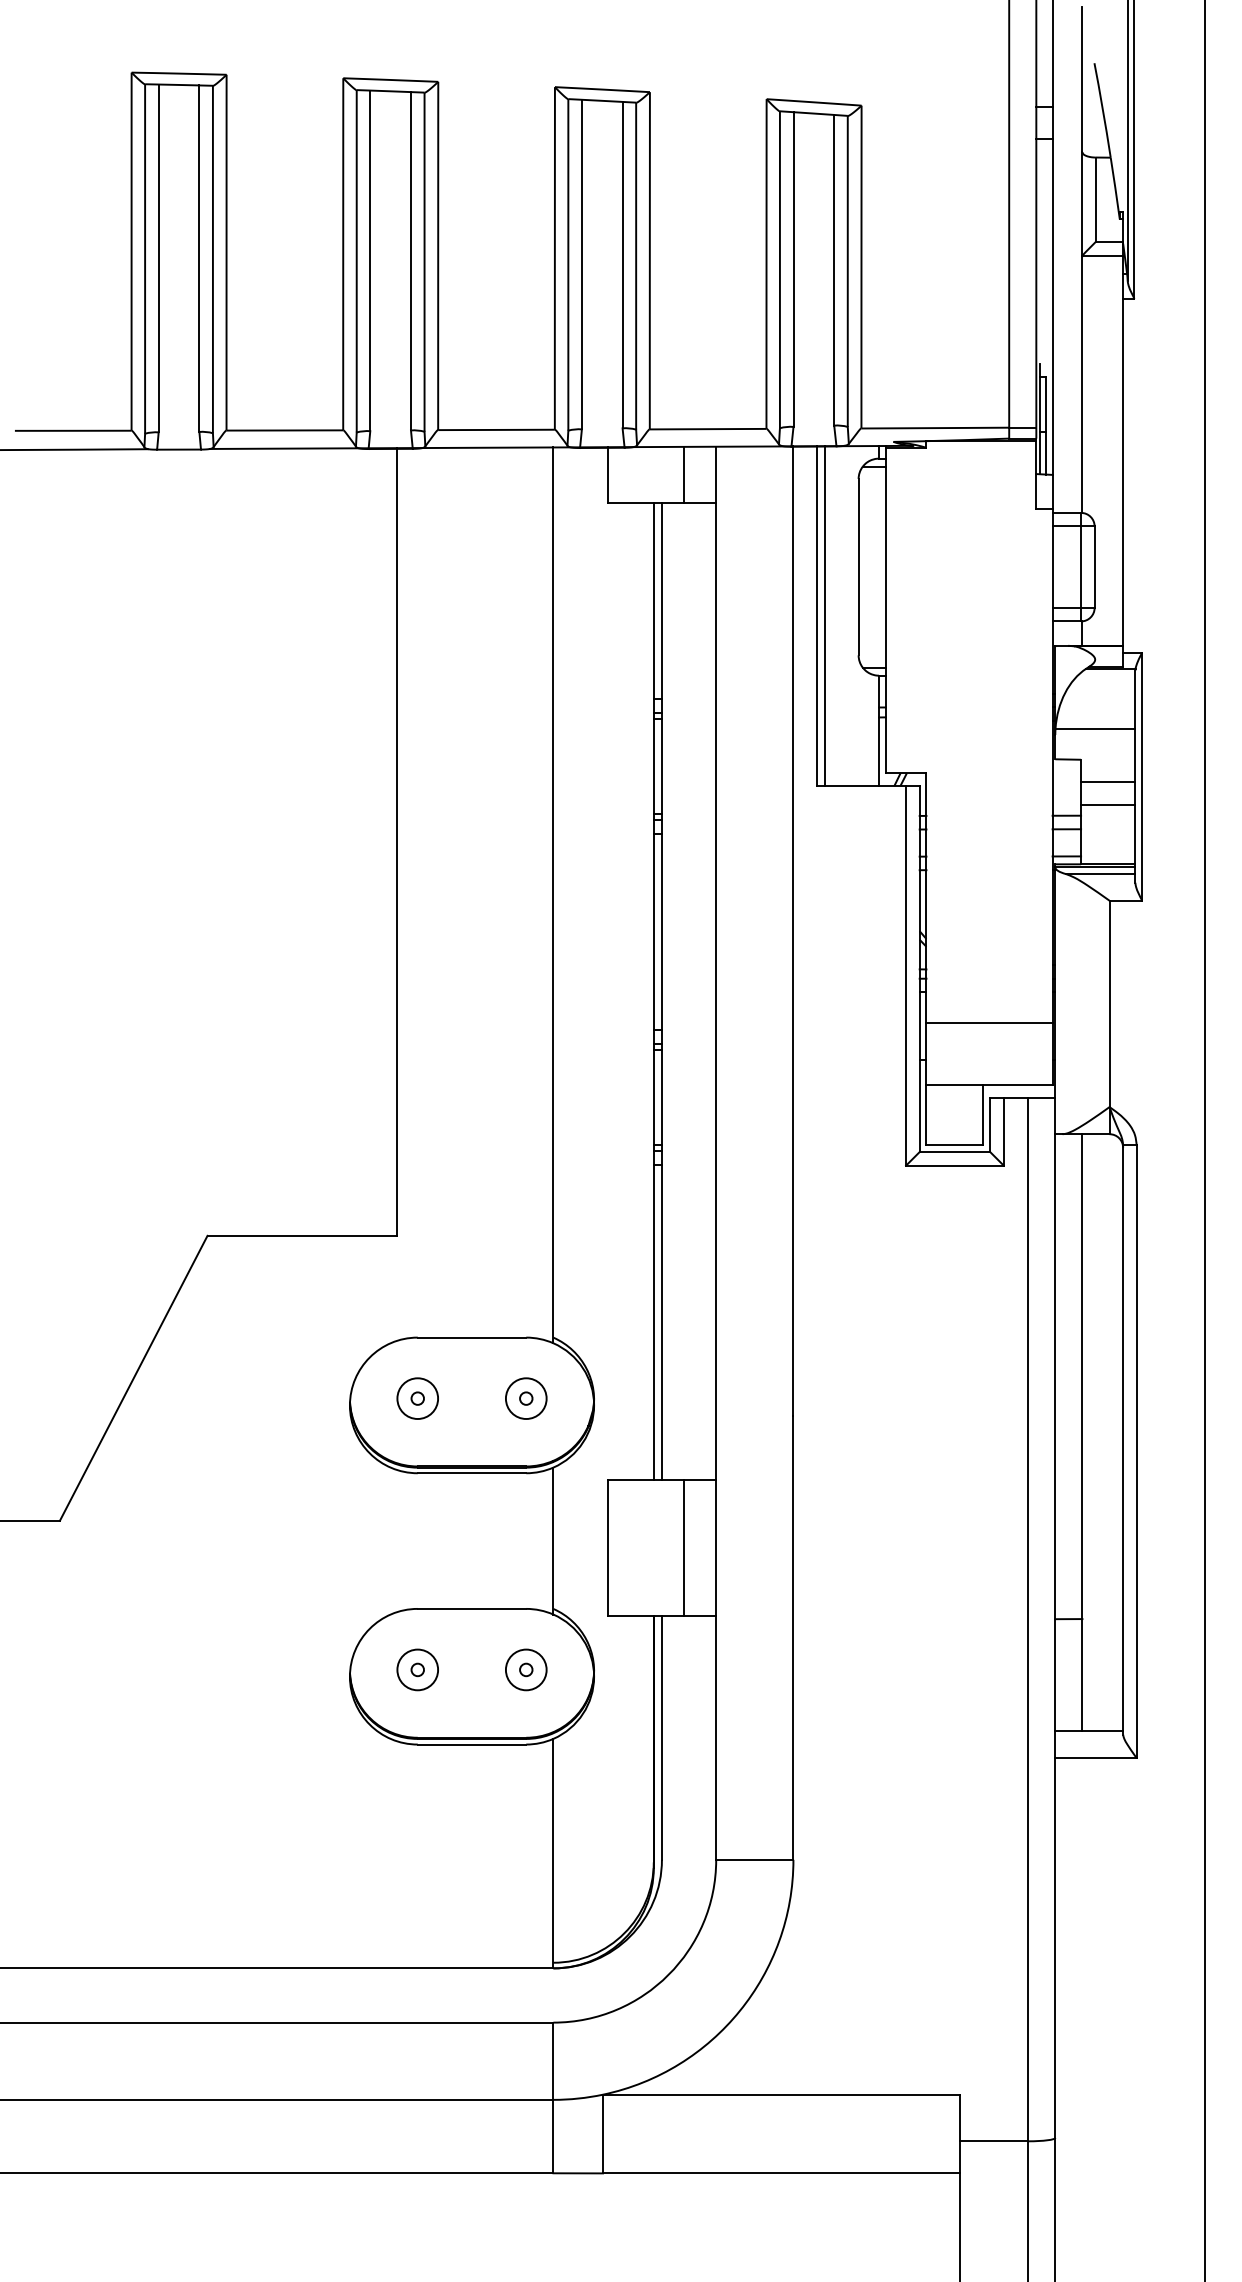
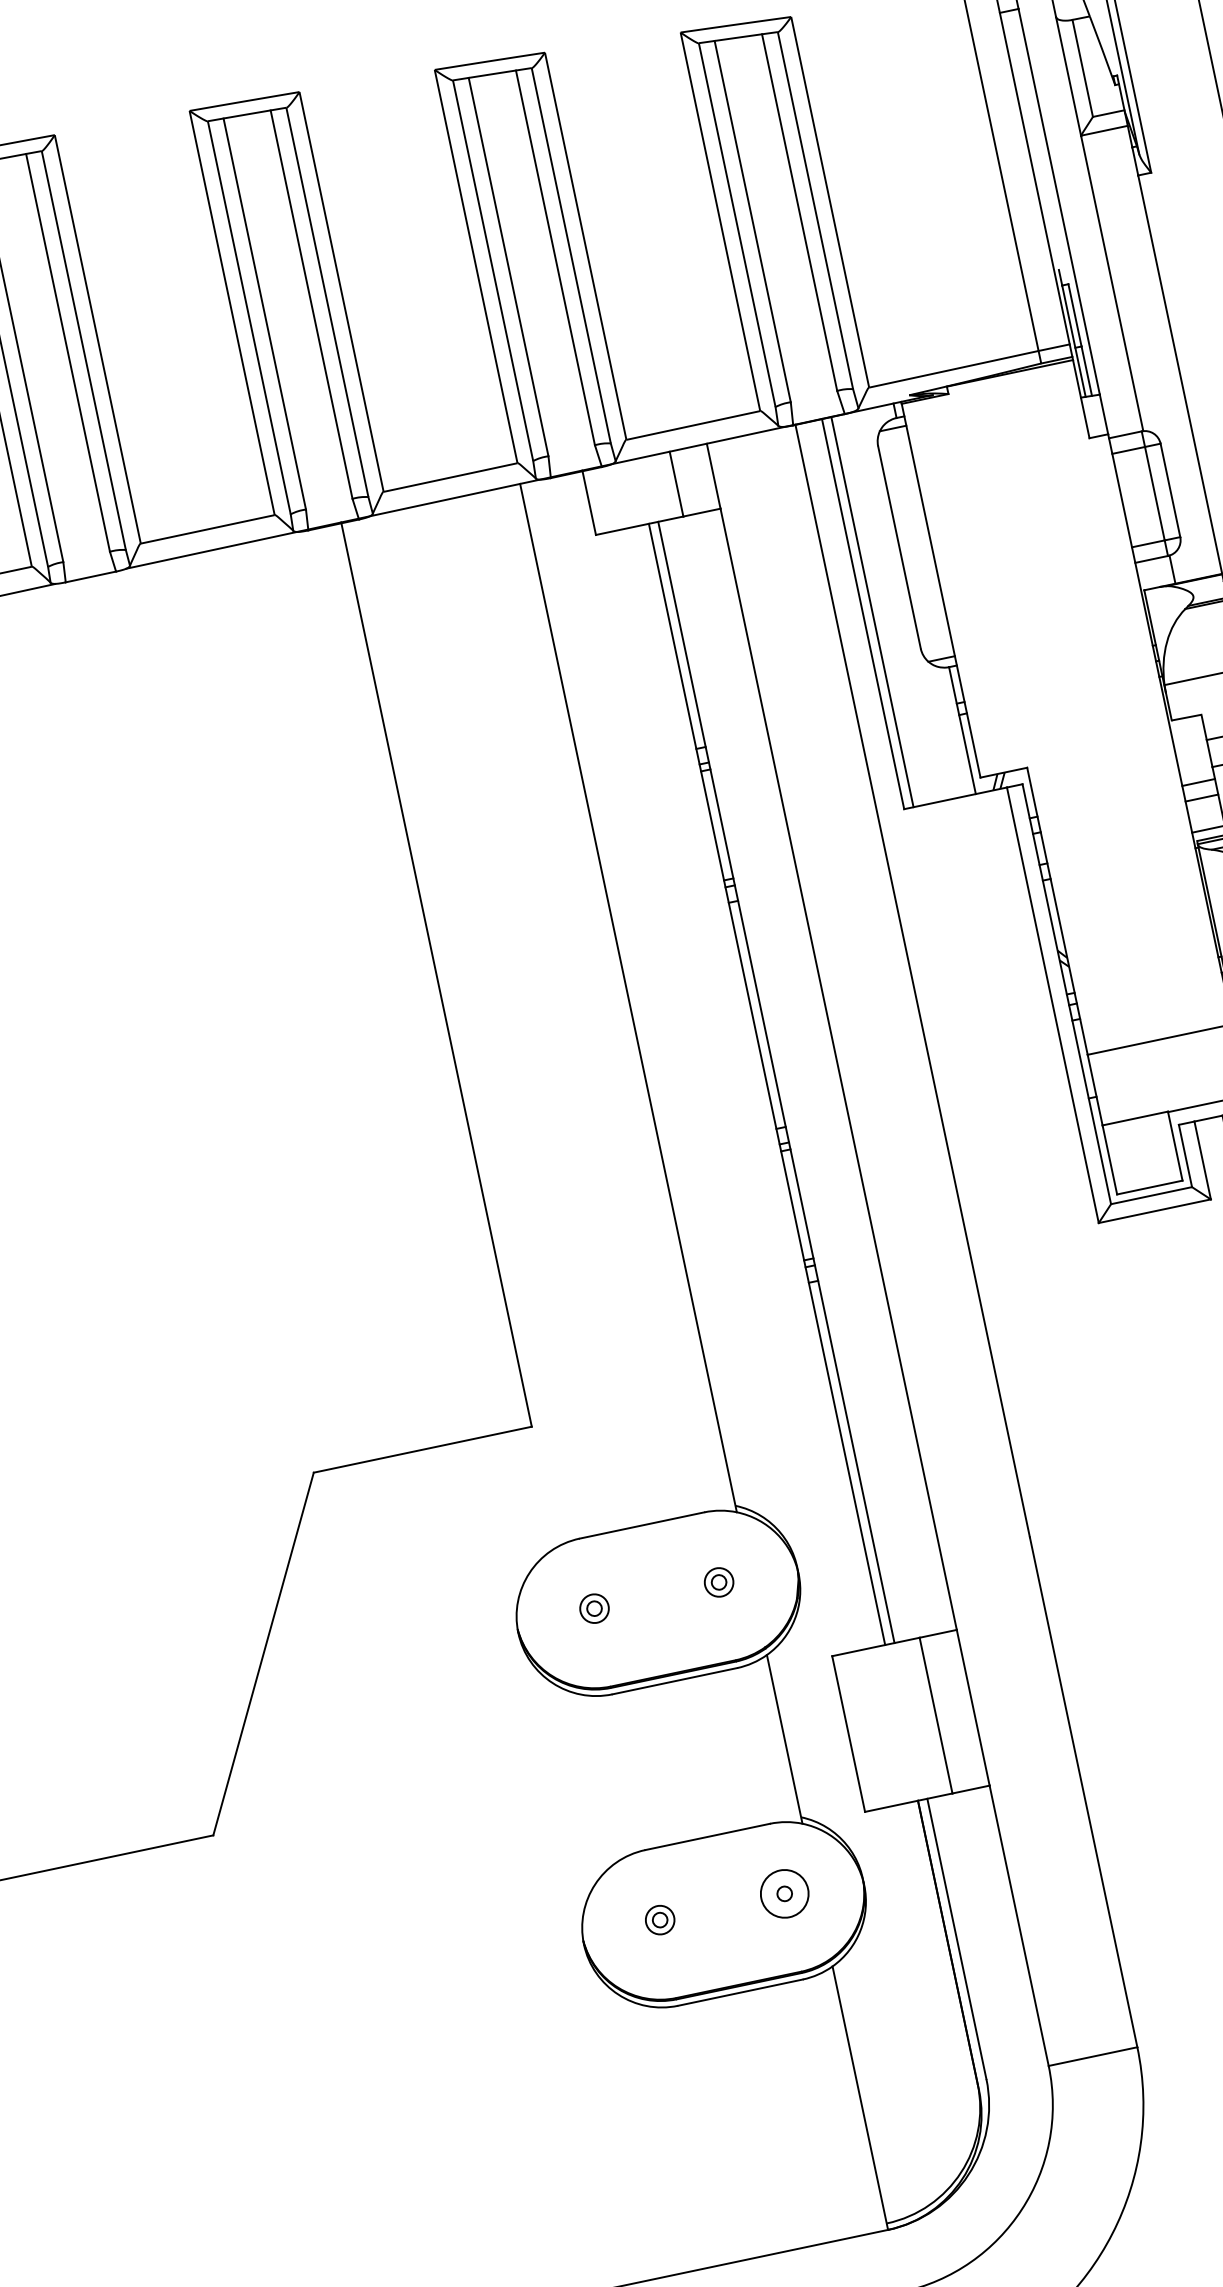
circle: (417, 1398) -> (594, 1608), size x0.6
circle: (525, 1398) -> (718, 1582), size x0.6
circle: (417, 1669) -> (659, 1919), size x0.6

